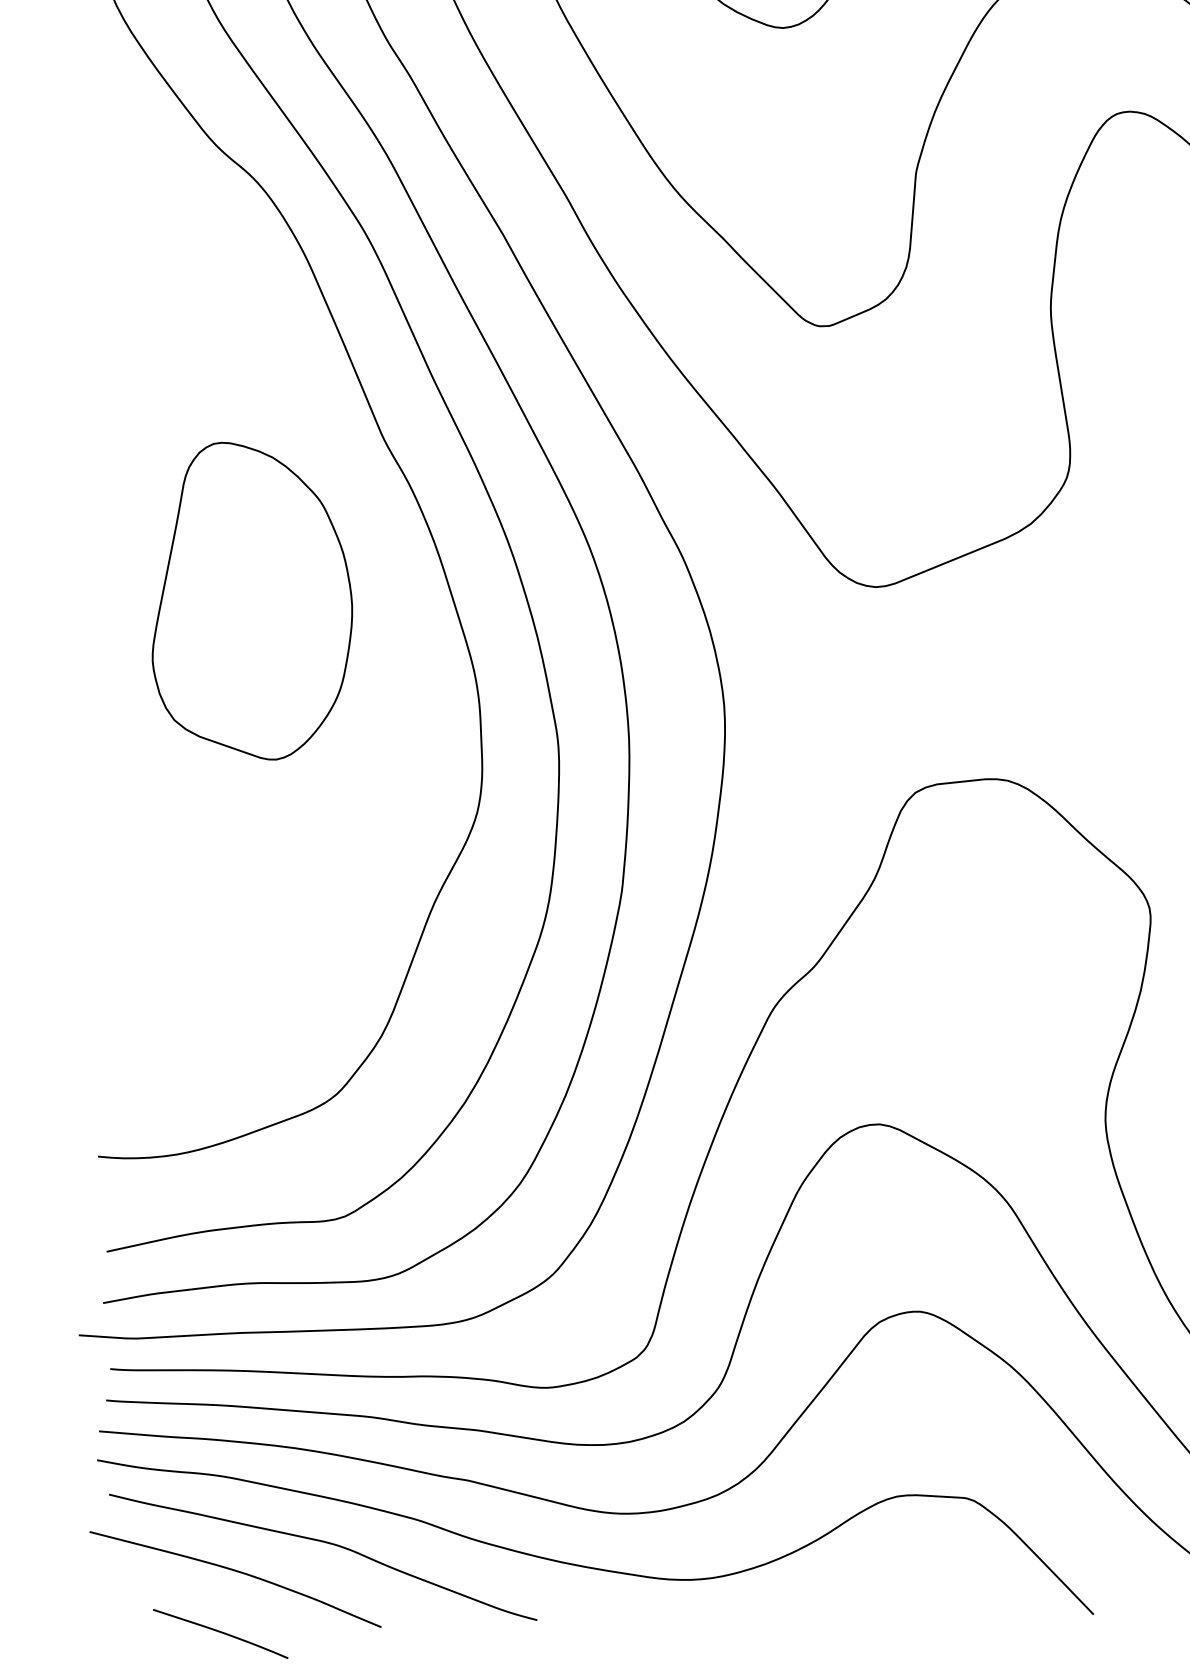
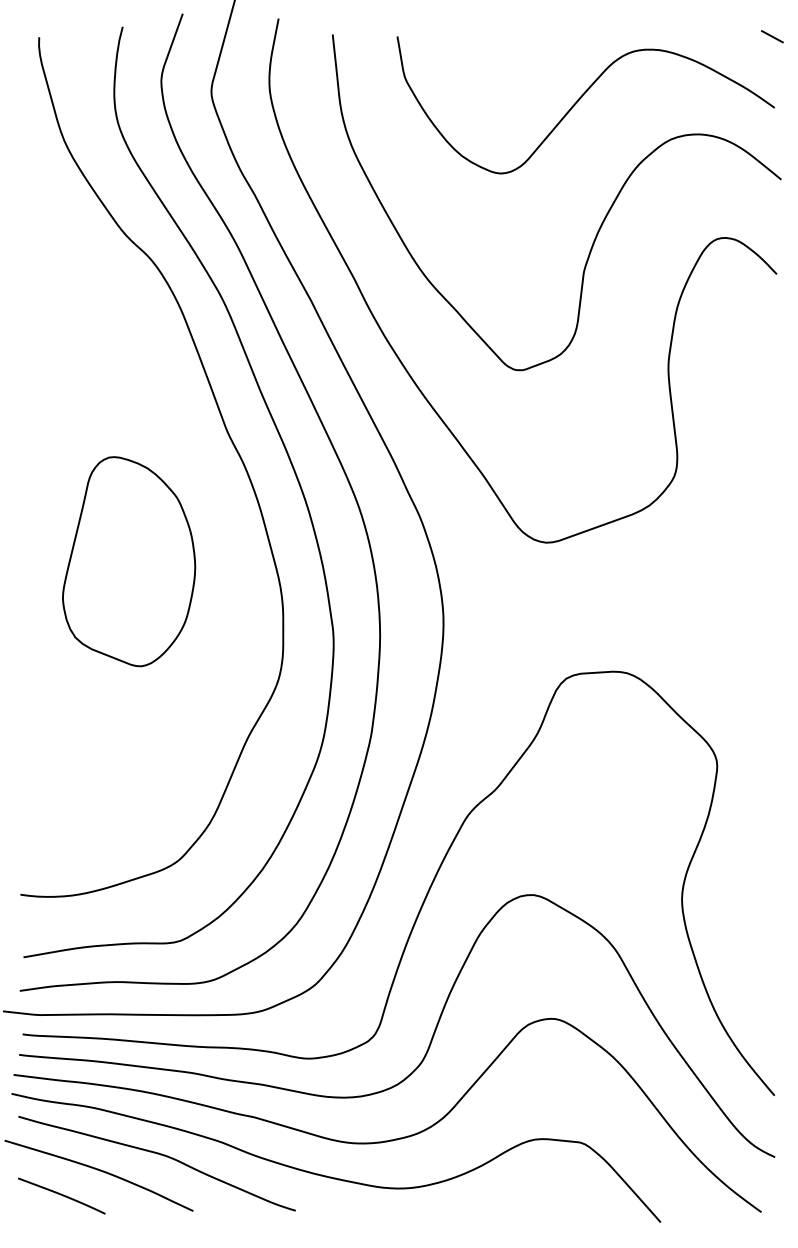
part: (251, 600) -> (129, 561), moved
curve: (220, 1633) -> (61, 1195), moved

